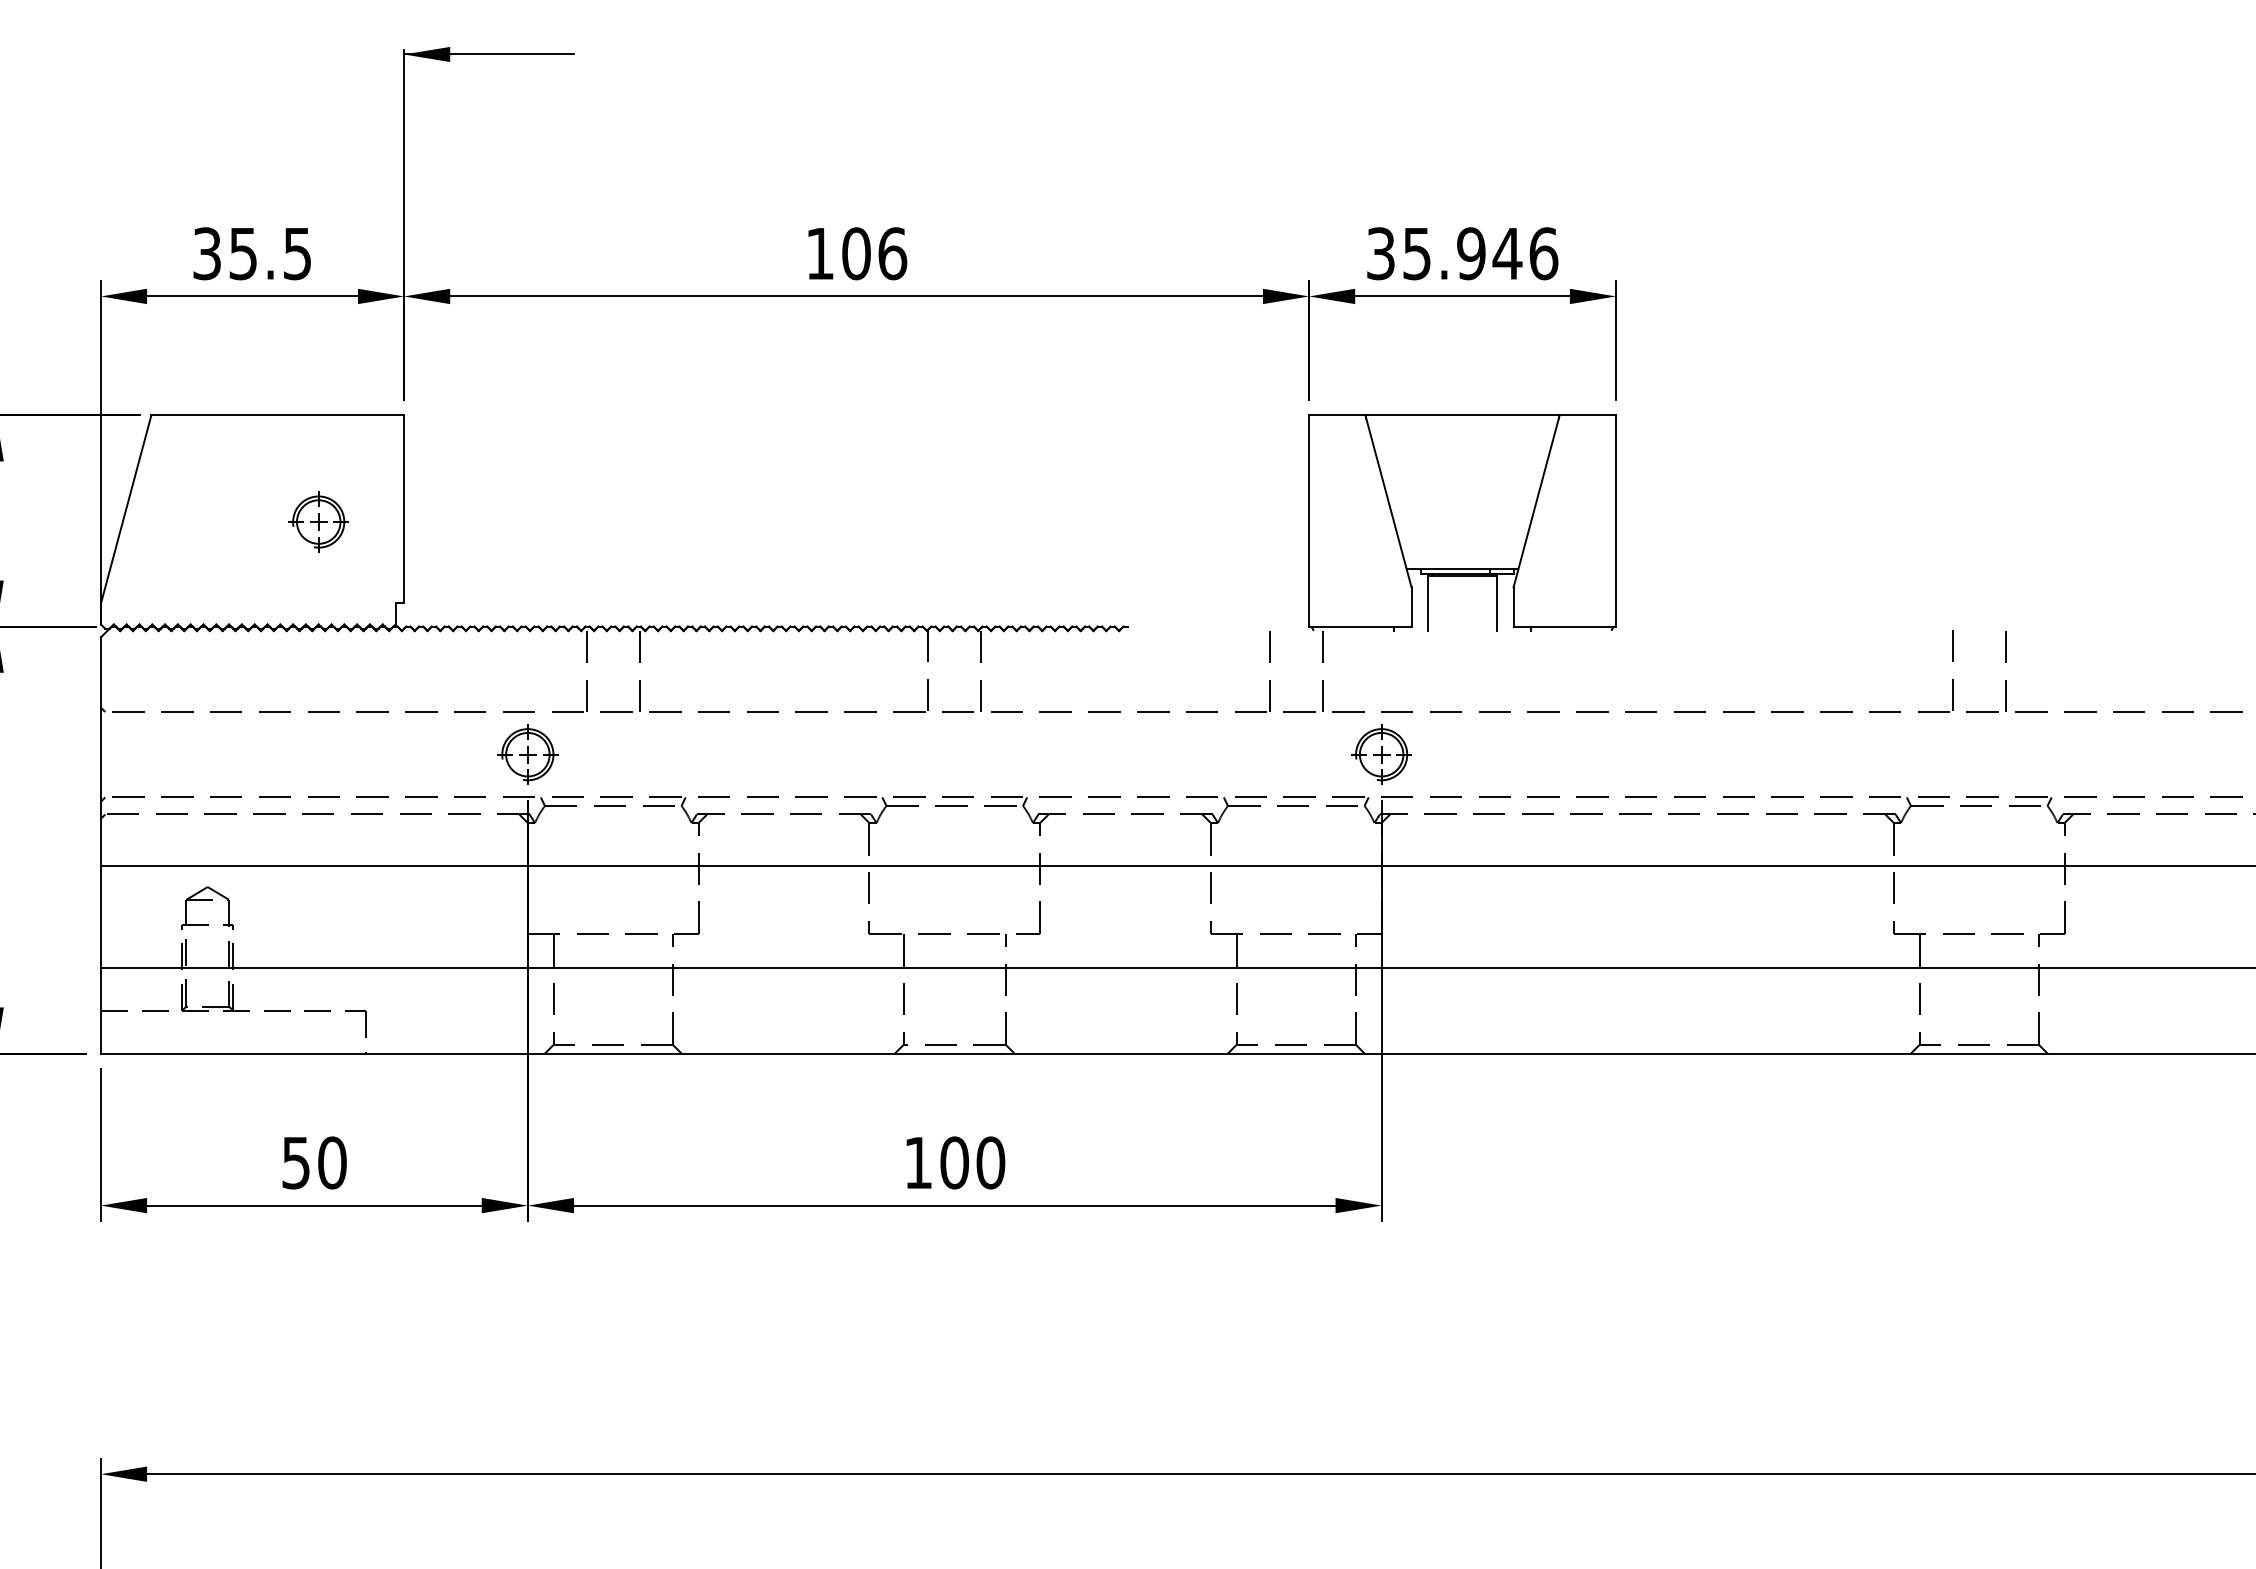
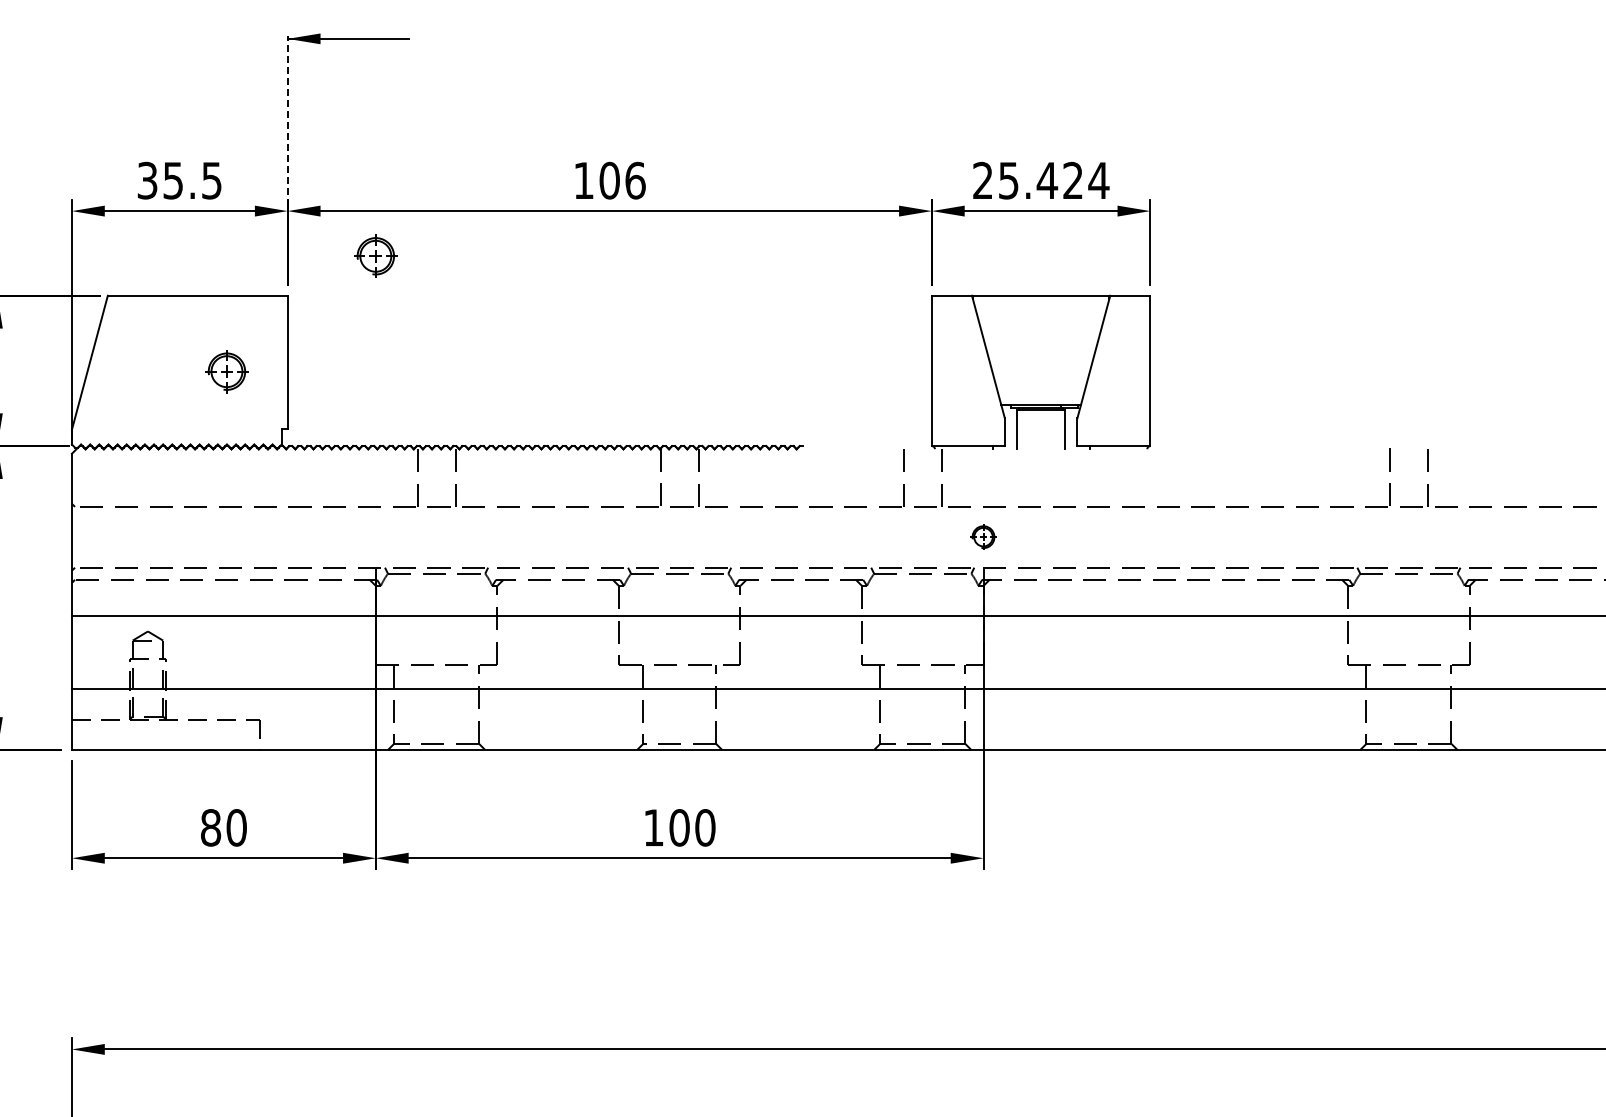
line: (403, 184) -> (287, 131), solid -> dashed
text: (1463, 253) -> (1041, 180), 35.946 -> 25.424
part: (527, 753) -> (375, 255), moved
part: (1381, 753) -> (983, 536), size x0.6
text: (297, 1162) -> (211, 827), 50 -> 80

